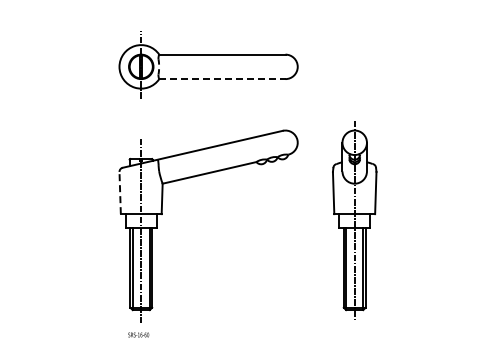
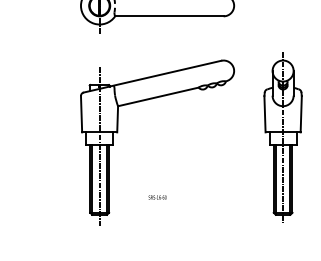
line: (222, 79) -> (169, 16), dashed -> solid
line: (120, 192) -> (81, 113), dashed -> solid
text: (138, 334) -> (157, 197), moved

